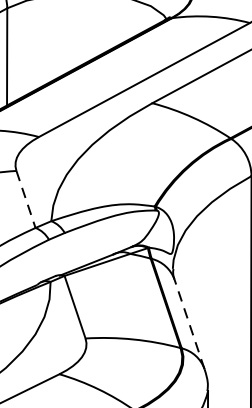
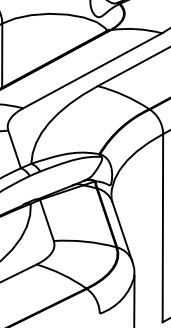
line: (25, 199) -> (14, 149), dashed -> solid
line: (189, 324) -> (122, 231), dashed -> solid

